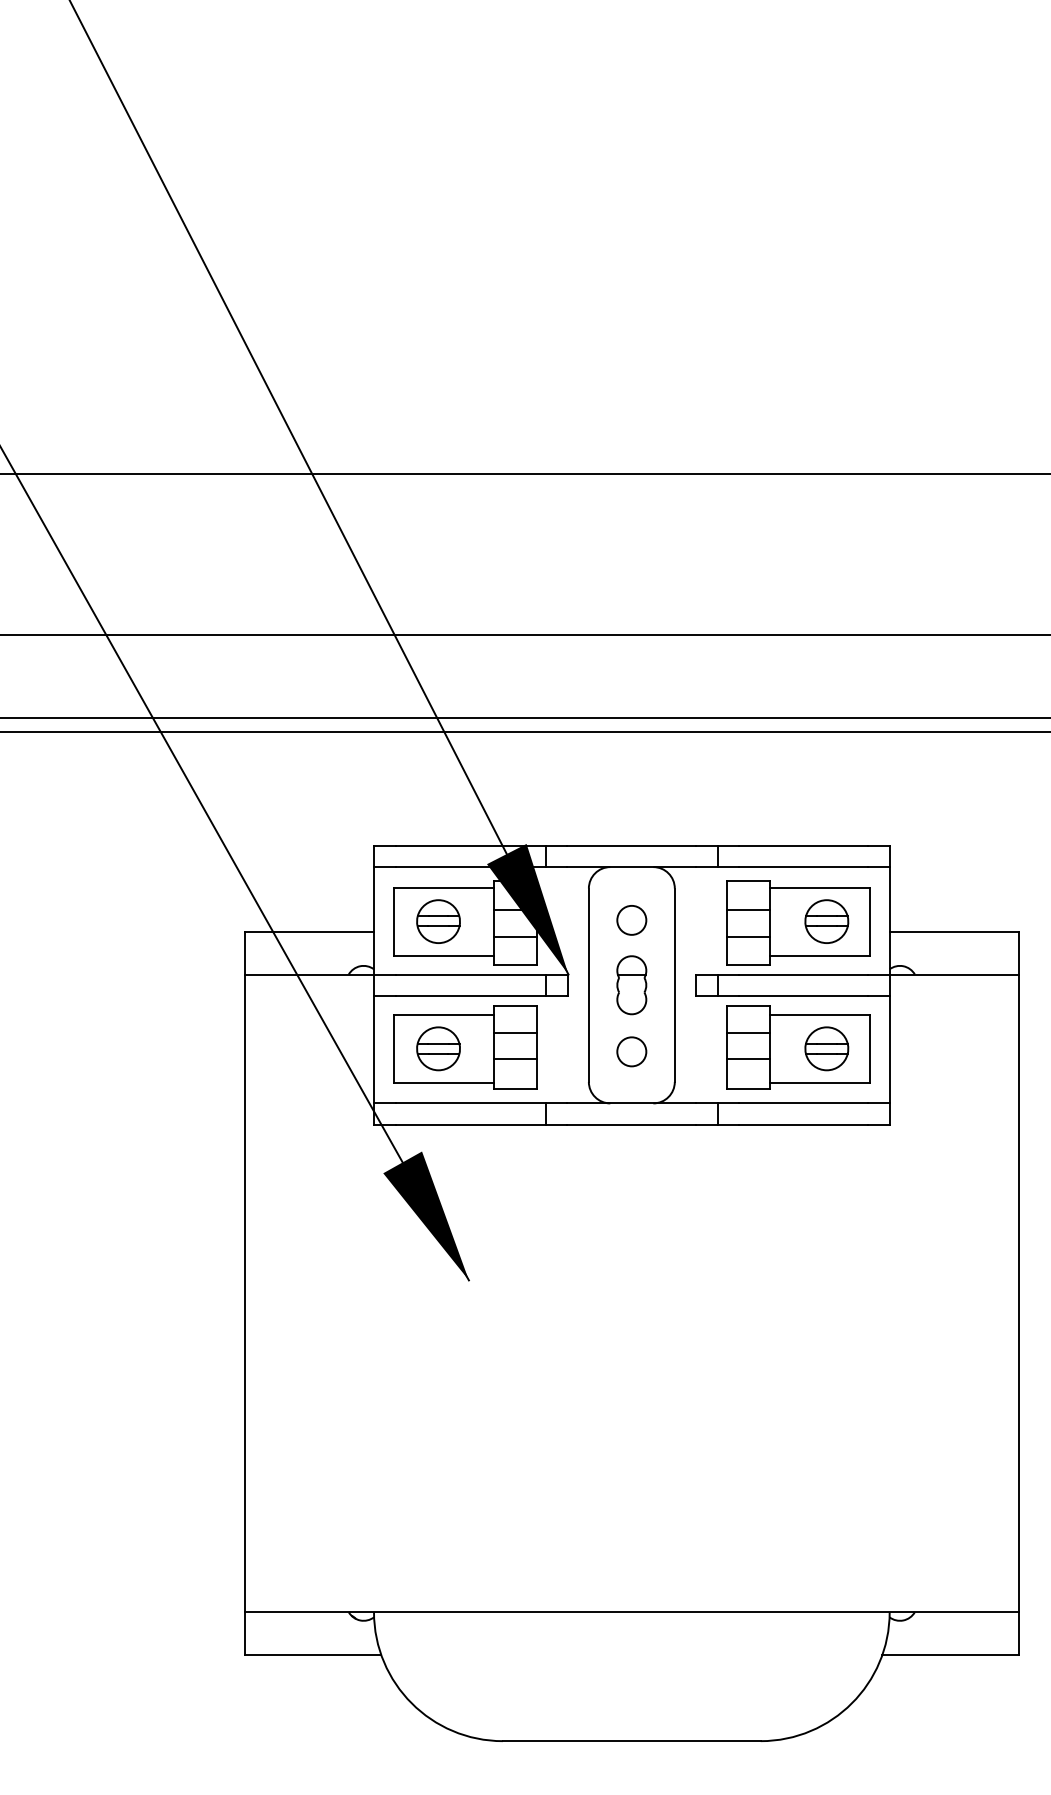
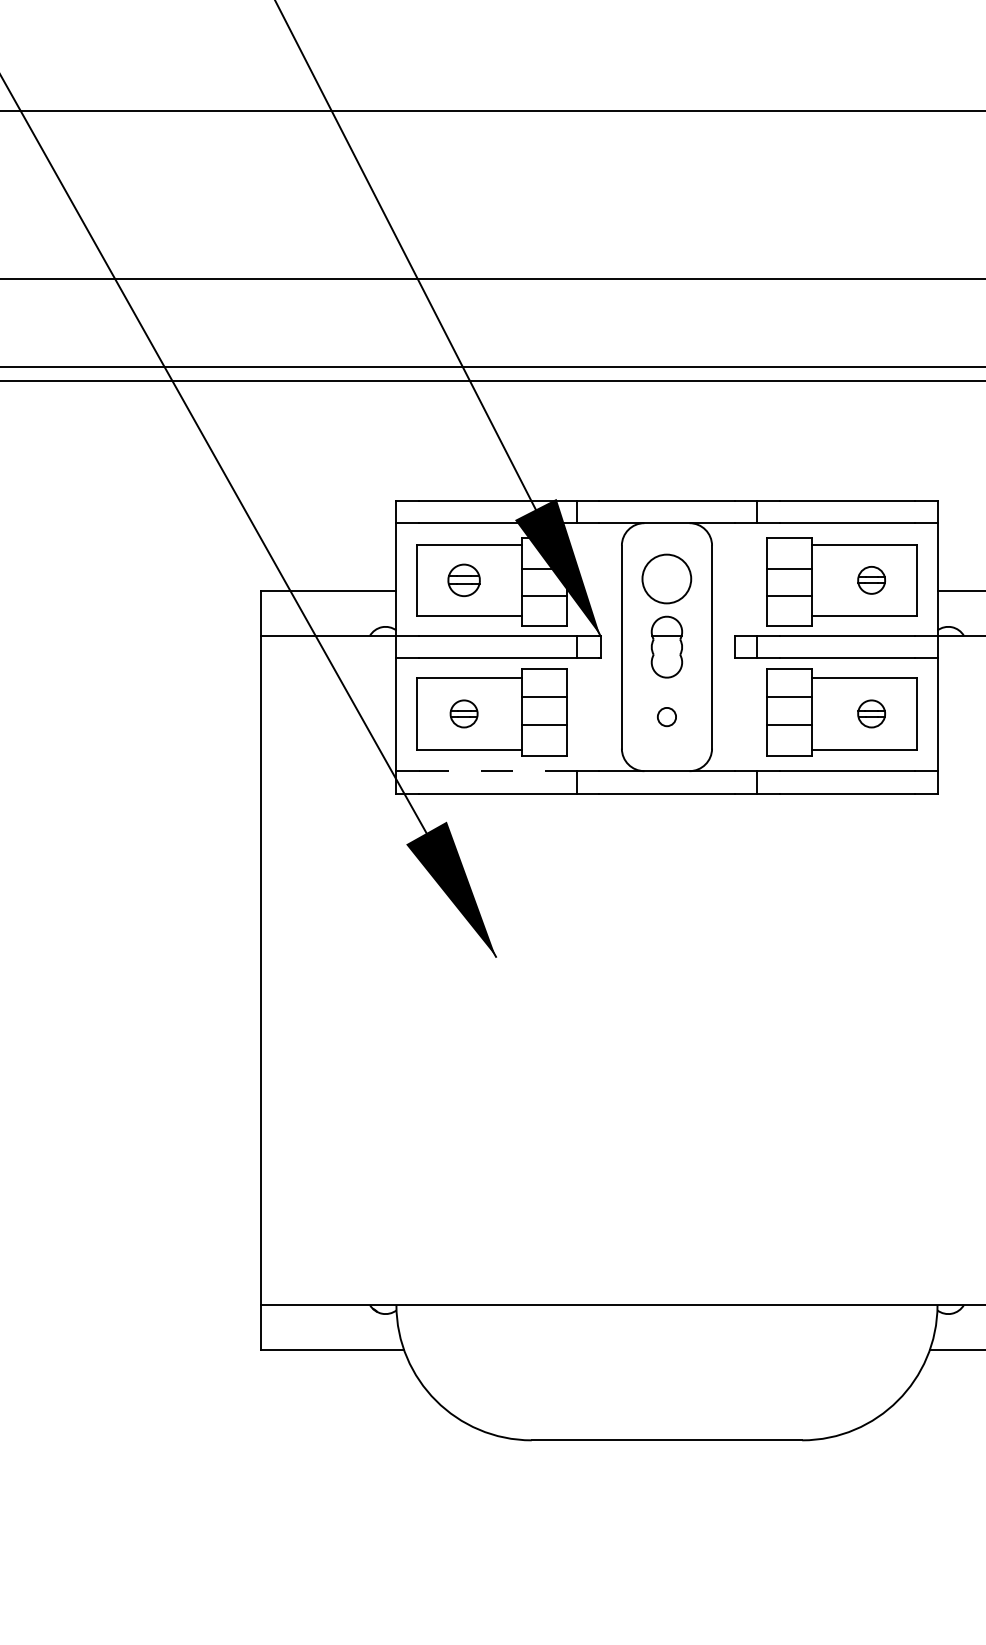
circle: (631, 920) -> (666, 579), size x1.6
part: (438, 921) -> (464, 580), size x0.7
part: (826, 921) -> (871, 580), size x0.6
part: (438, 1048) -> (464, 713), size x0.6
part: (826, 1048) -> (871, 713), size x0.6
circle: (631, 1051) -> (666, 716), size x0.6
line: (470, 1103) -> (497, 771), solid -> dashed

